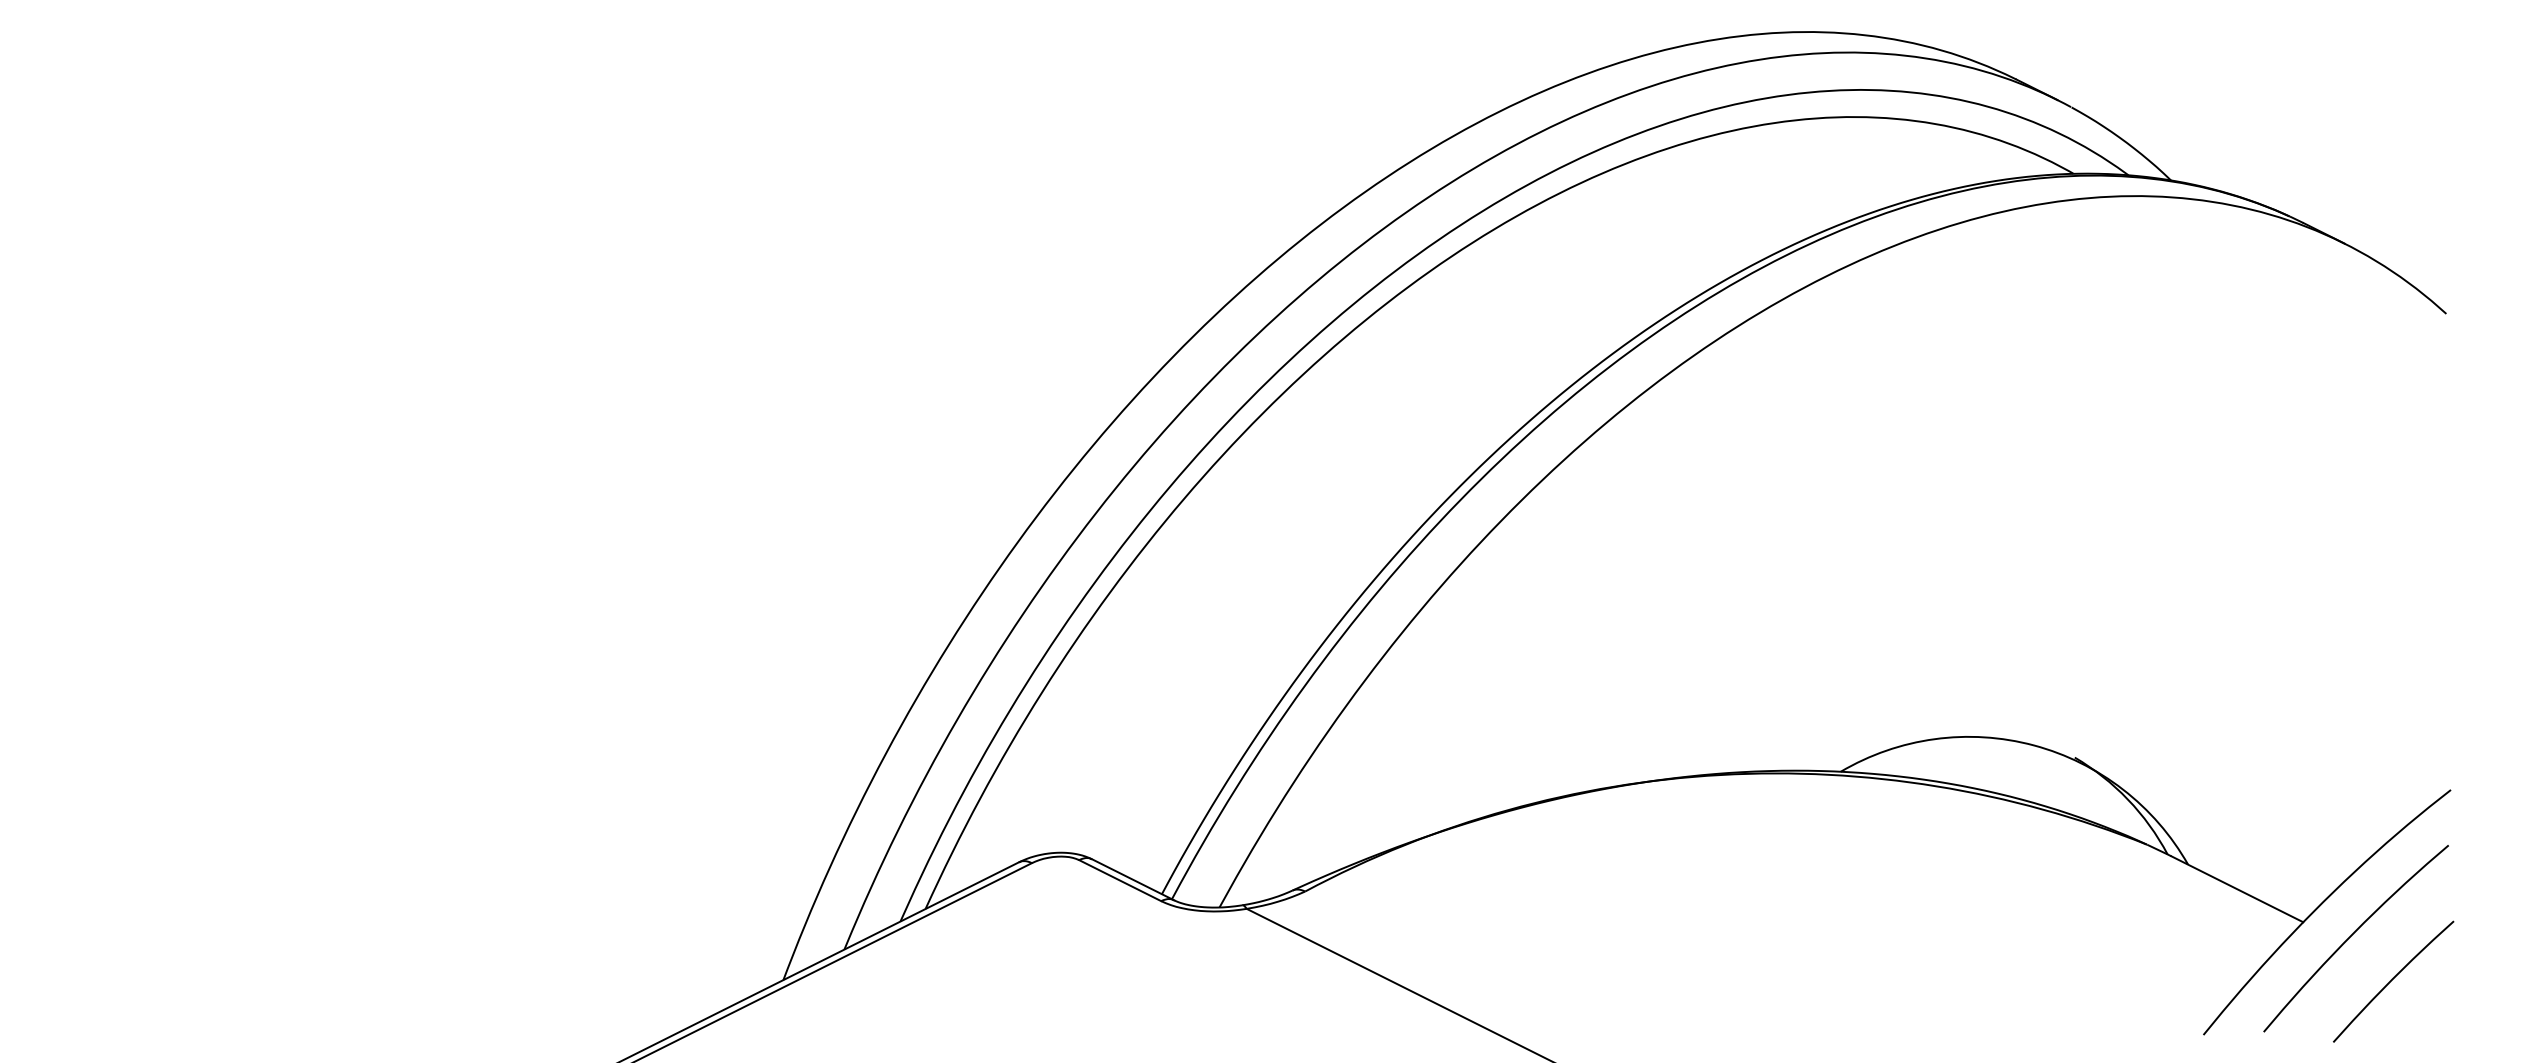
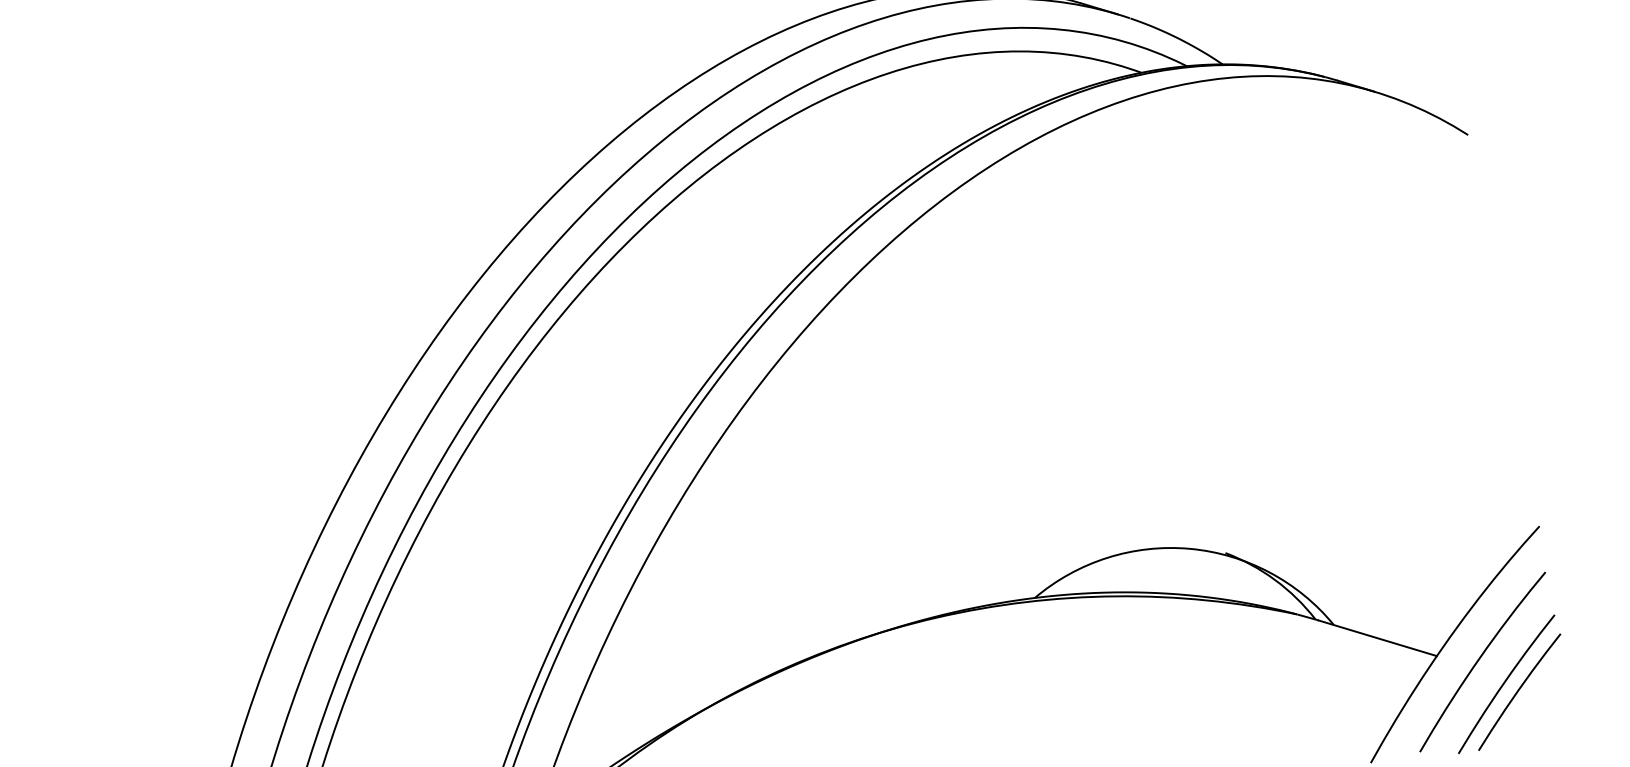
curve: (2378, 967) -> (1505, 682), added

